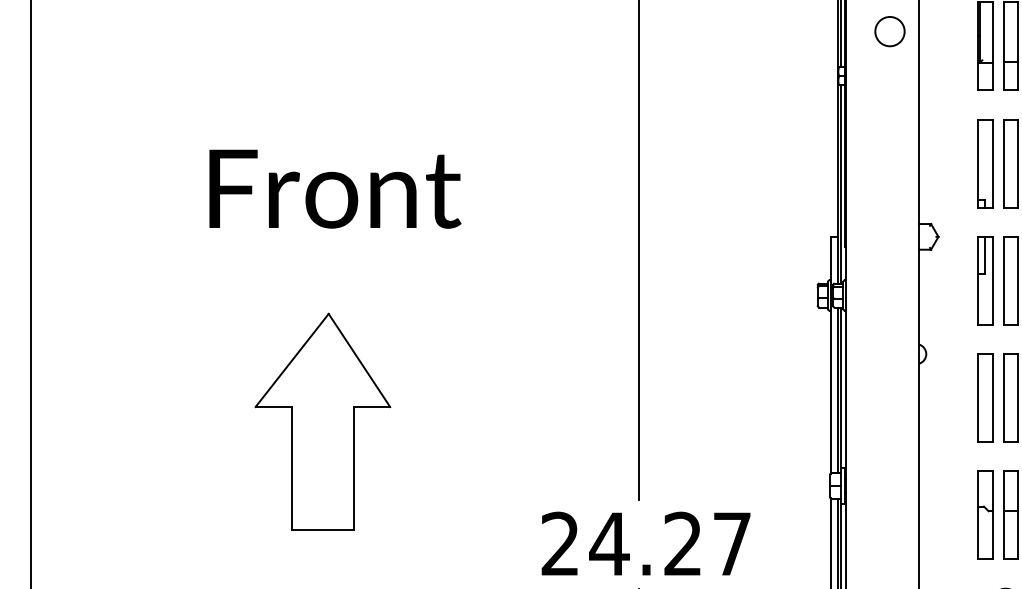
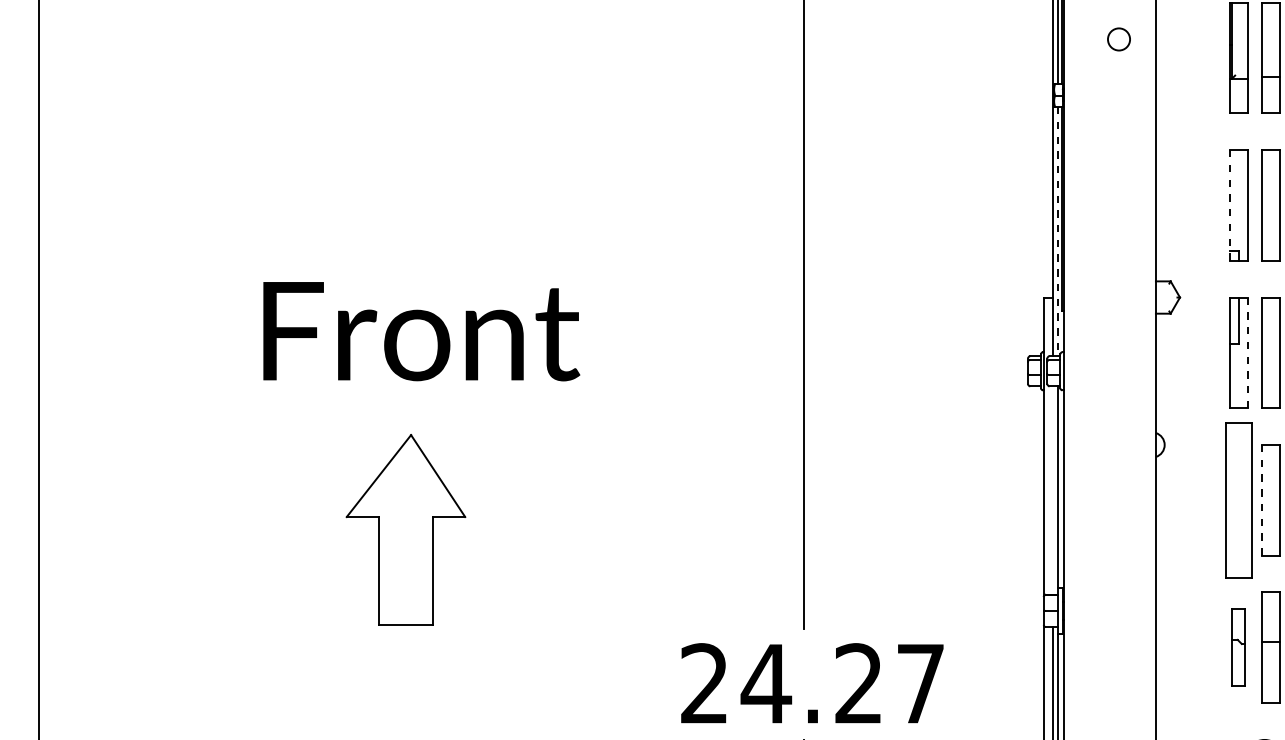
circle: (889, 31) -> (1118, 39), size x0.6
line: (977, 162) -> (1229, 204), solid -> dashed
line: (841, 184) -> (1057, 231), solid -> dashed
text: (335, 189) -> (421, 331), moved
line: (992, 281) -> (1248, 353), solid -> dashed
line: (837, 390) -> (1053, 490), removed
line: (1004, 397) -> (1262, 499), solid -> dashed
part: (984, 398) -> (1238, 500), size x1.4
part: (322, 421) -> (405, 529), size x0.7
part: (984, 515) -> (1238, 647), size x0.7

